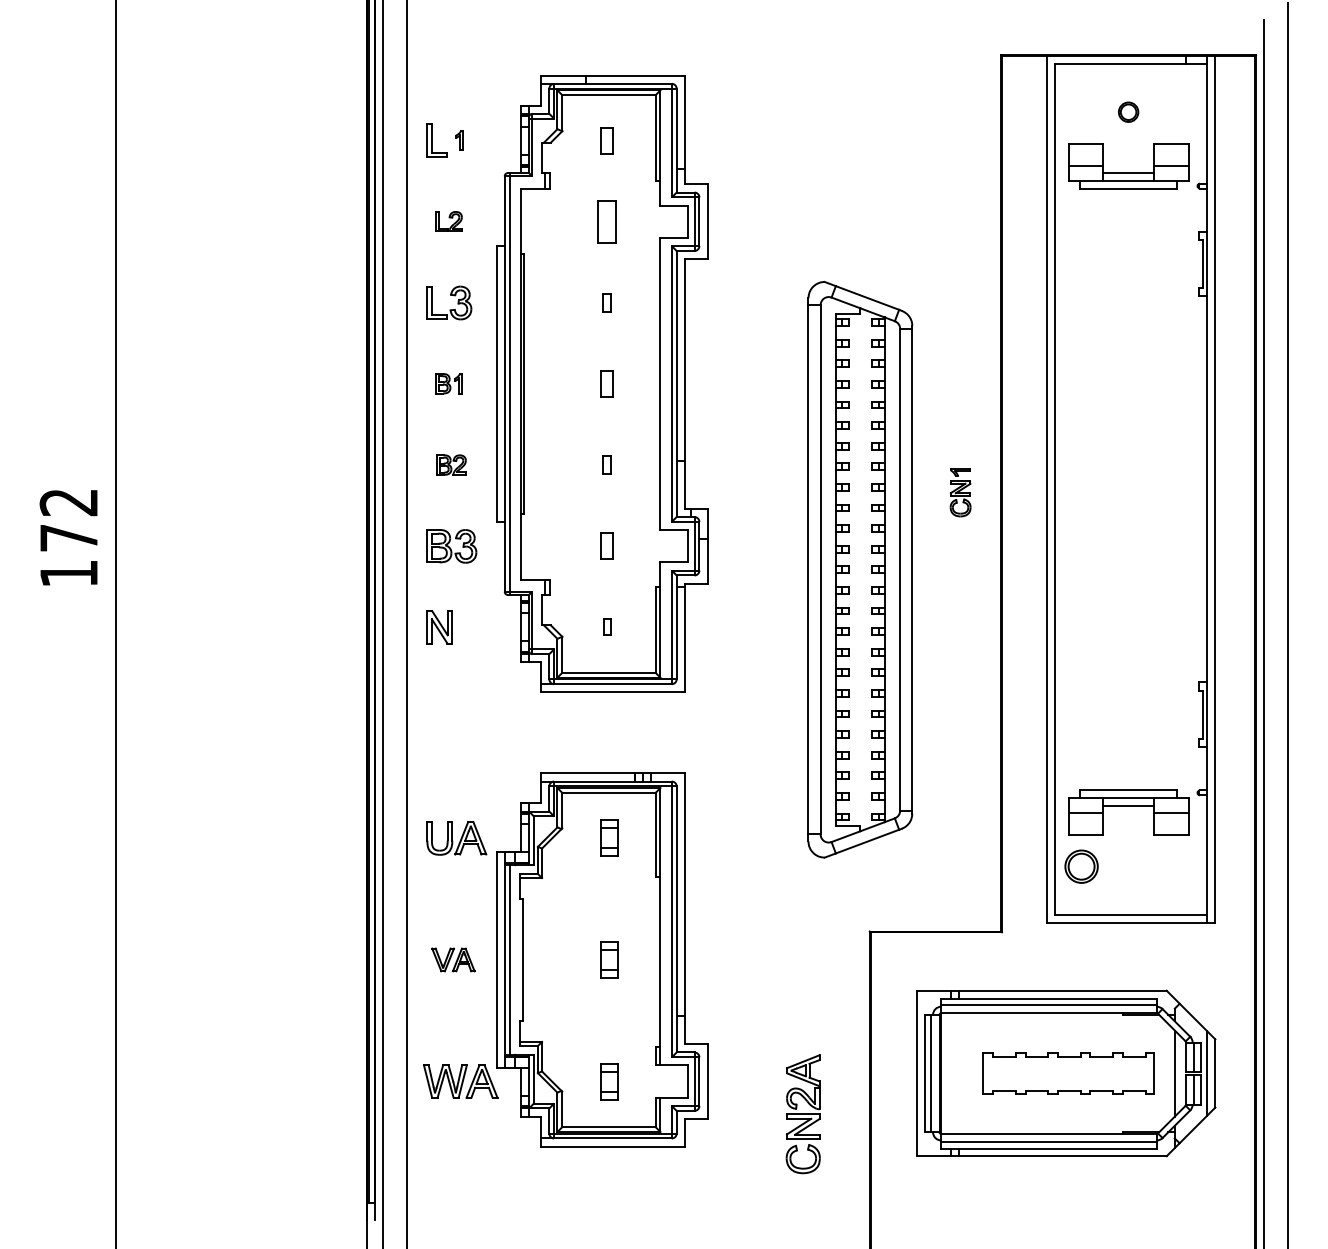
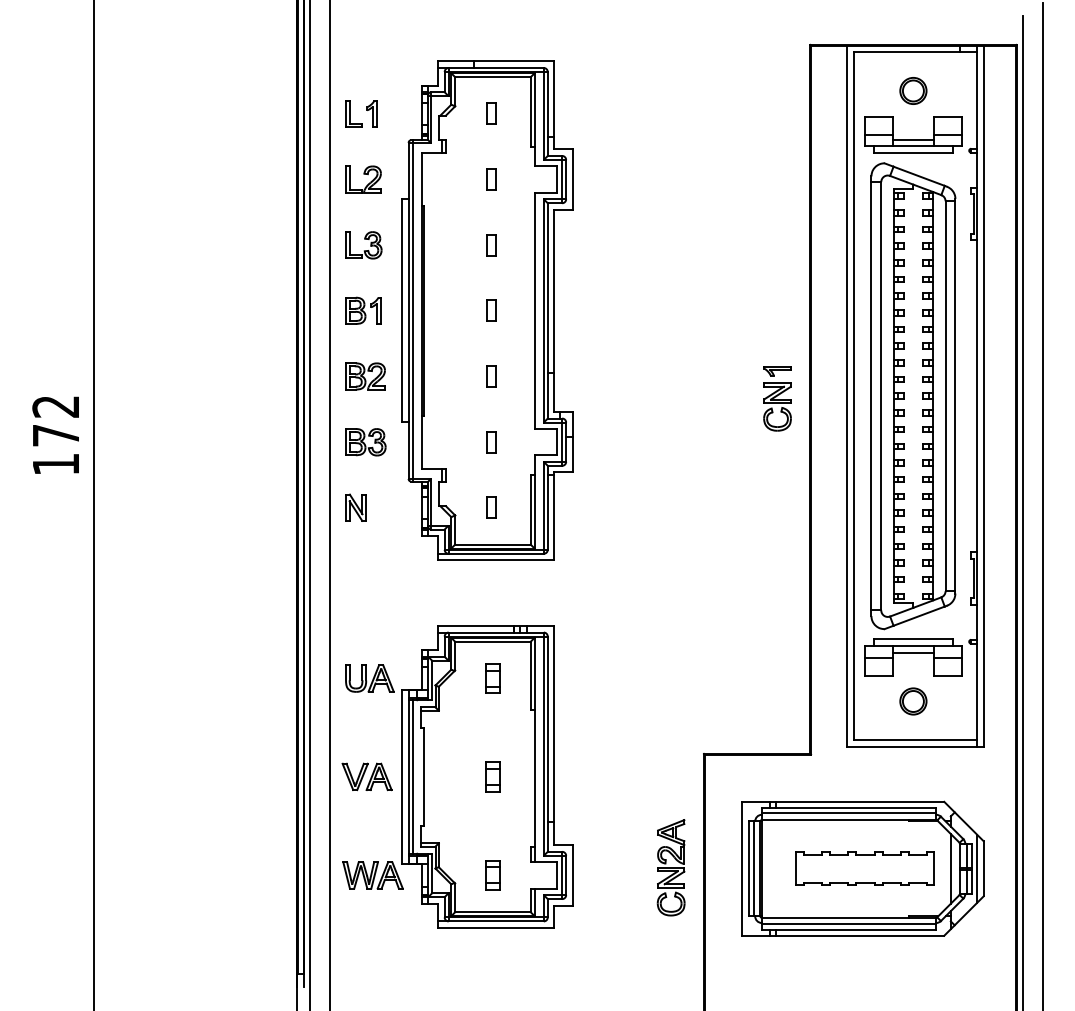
part: (1128, 111) -> (913, 90), size x1.67
part: (458, 140) -> (371, 113), size x1.67
part: (448, 221) -> (363, 179), size x1.67
part: (607, 221) -> (491, 179), size x0.62
part: (607, 303) -> (491, 245), size x1.43
part: (448, 383) -> (363, 310), size x1.67
part: (451, 465) -> (365, 376), size x1.67
part: (607, 465) -> (491, 376), size x1.43
part: (960, 492) -> (777, 398), size x1.67
part: (860, 570) -> (913, 396), moved
part: (607, 626) -> (491, 507), size x1.67
part: (1081, 866) -> (913, 701), moved
part: (452, 959) -> (366, 776), size x1.43
part: (802, 1113) -> (670, 867), moved

